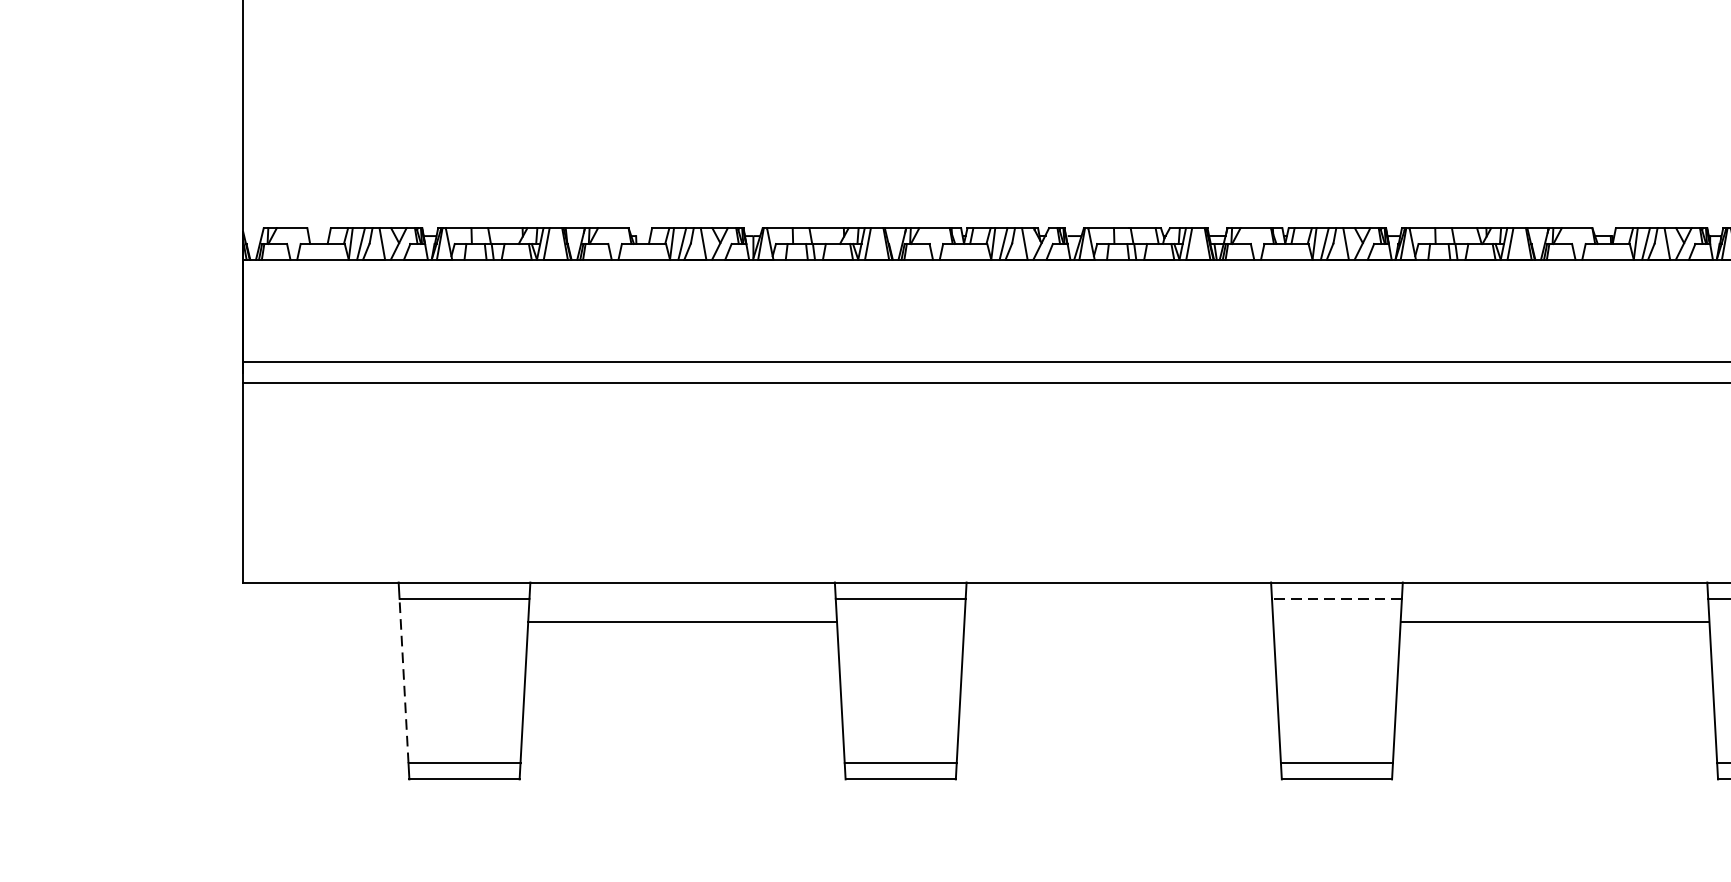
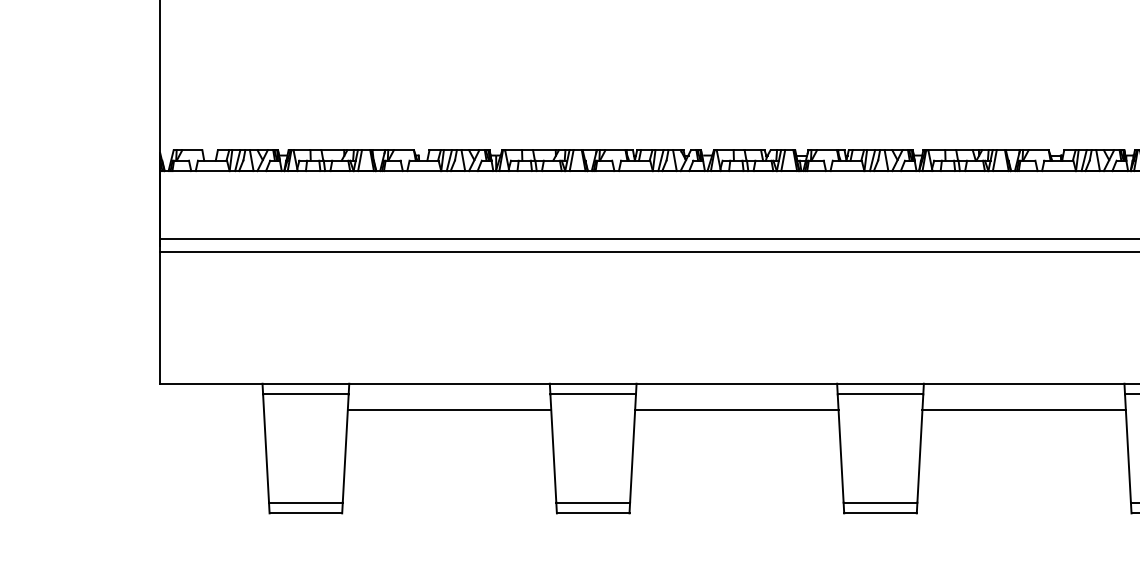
line: (1336, 598) -> (880, 394), dashed -> solid
line: (1118, 621) -> (736, 409), added
line: (404, 680) -> (266, 448), dashed -> solid

